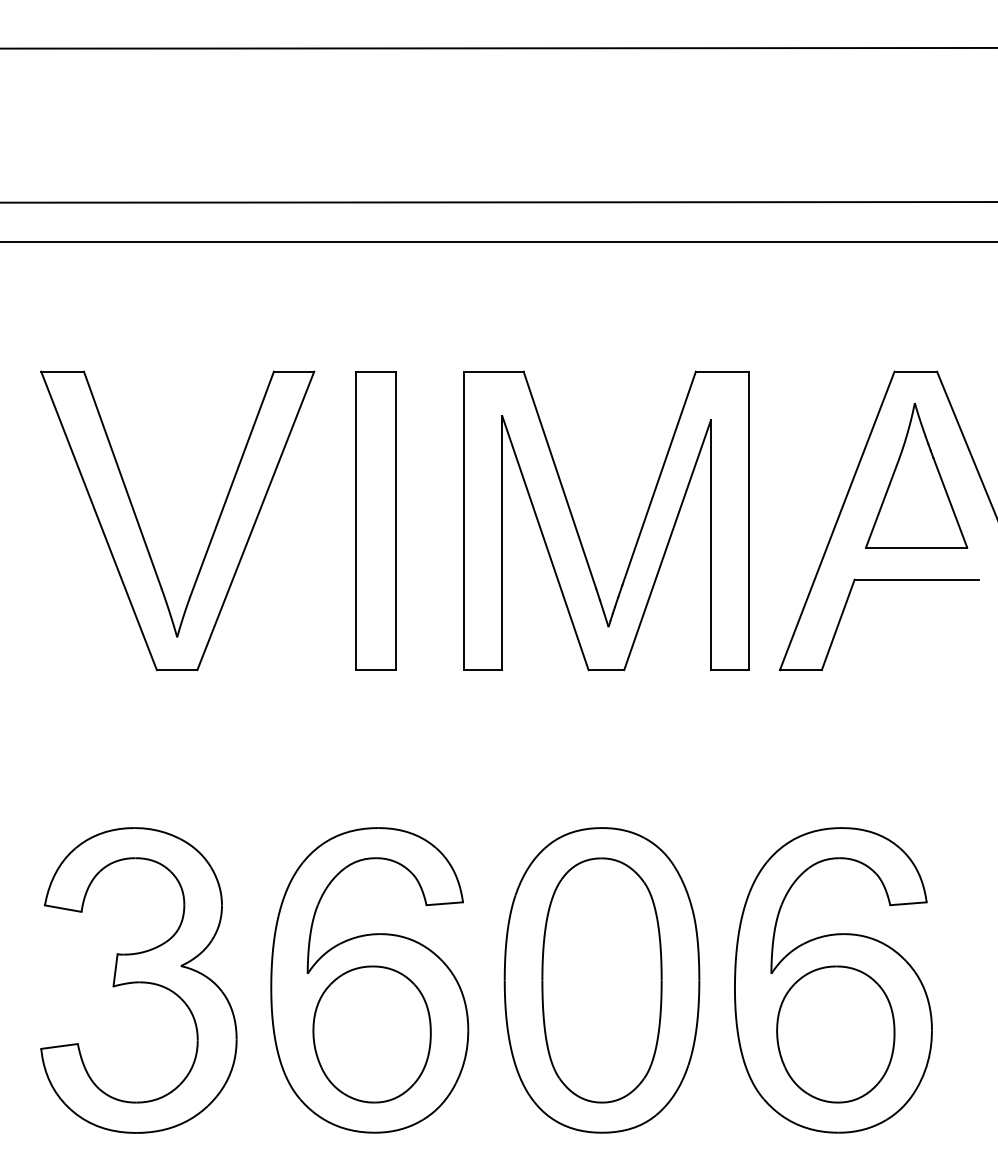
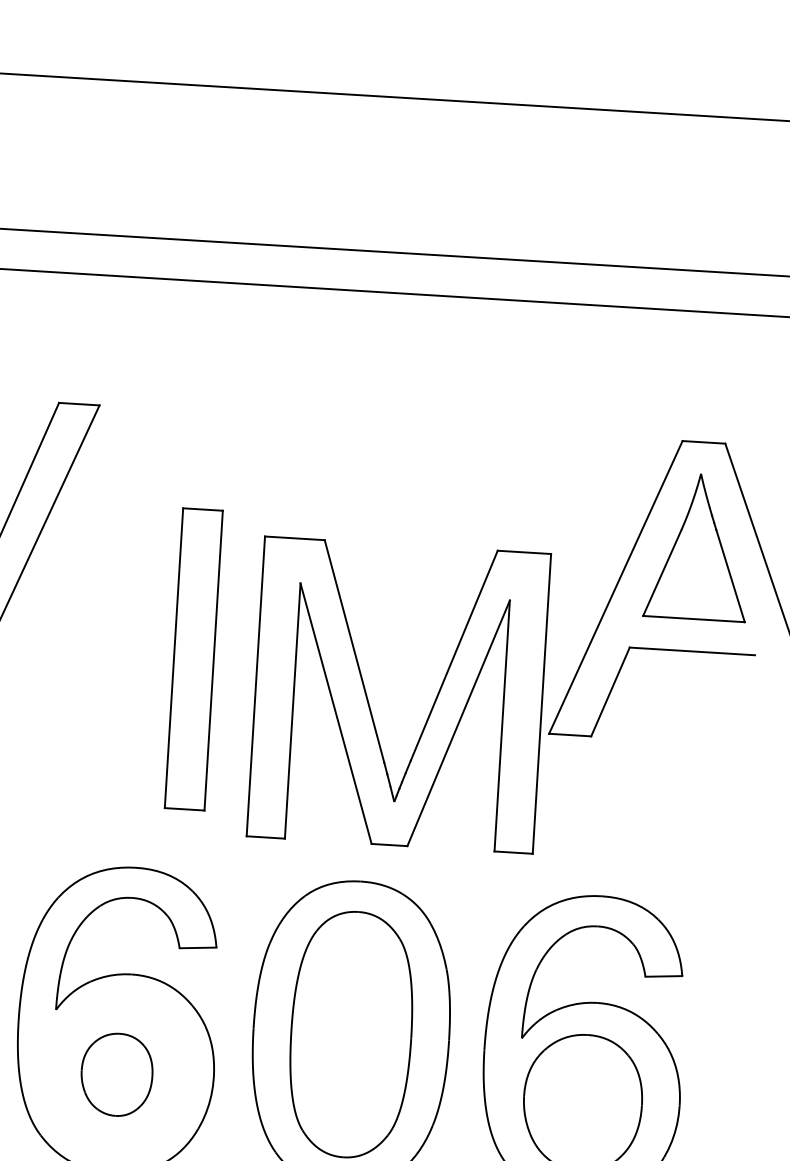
part: (375, 520) -> (193, 658), moved
part: (577, 529) -> (369, 701), moved
part: (371, 1034) -> (116, 1074), size x0.6

